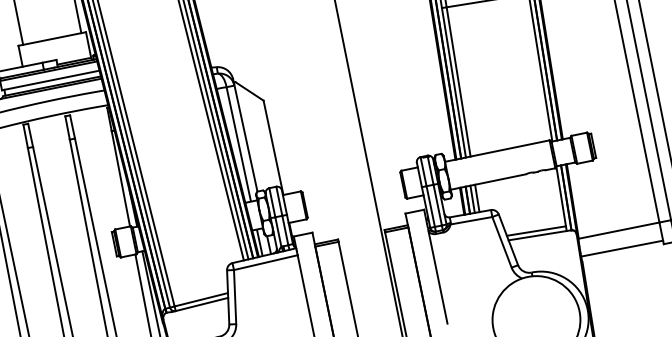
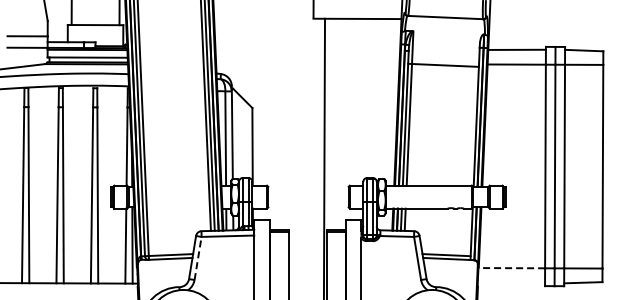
line: (618, 231) -> (511, 268), solid -> dashed
line: (622, 248) -> (511, 282), removed
line: (235, 297) -> (198, 258), solid -> dashed

